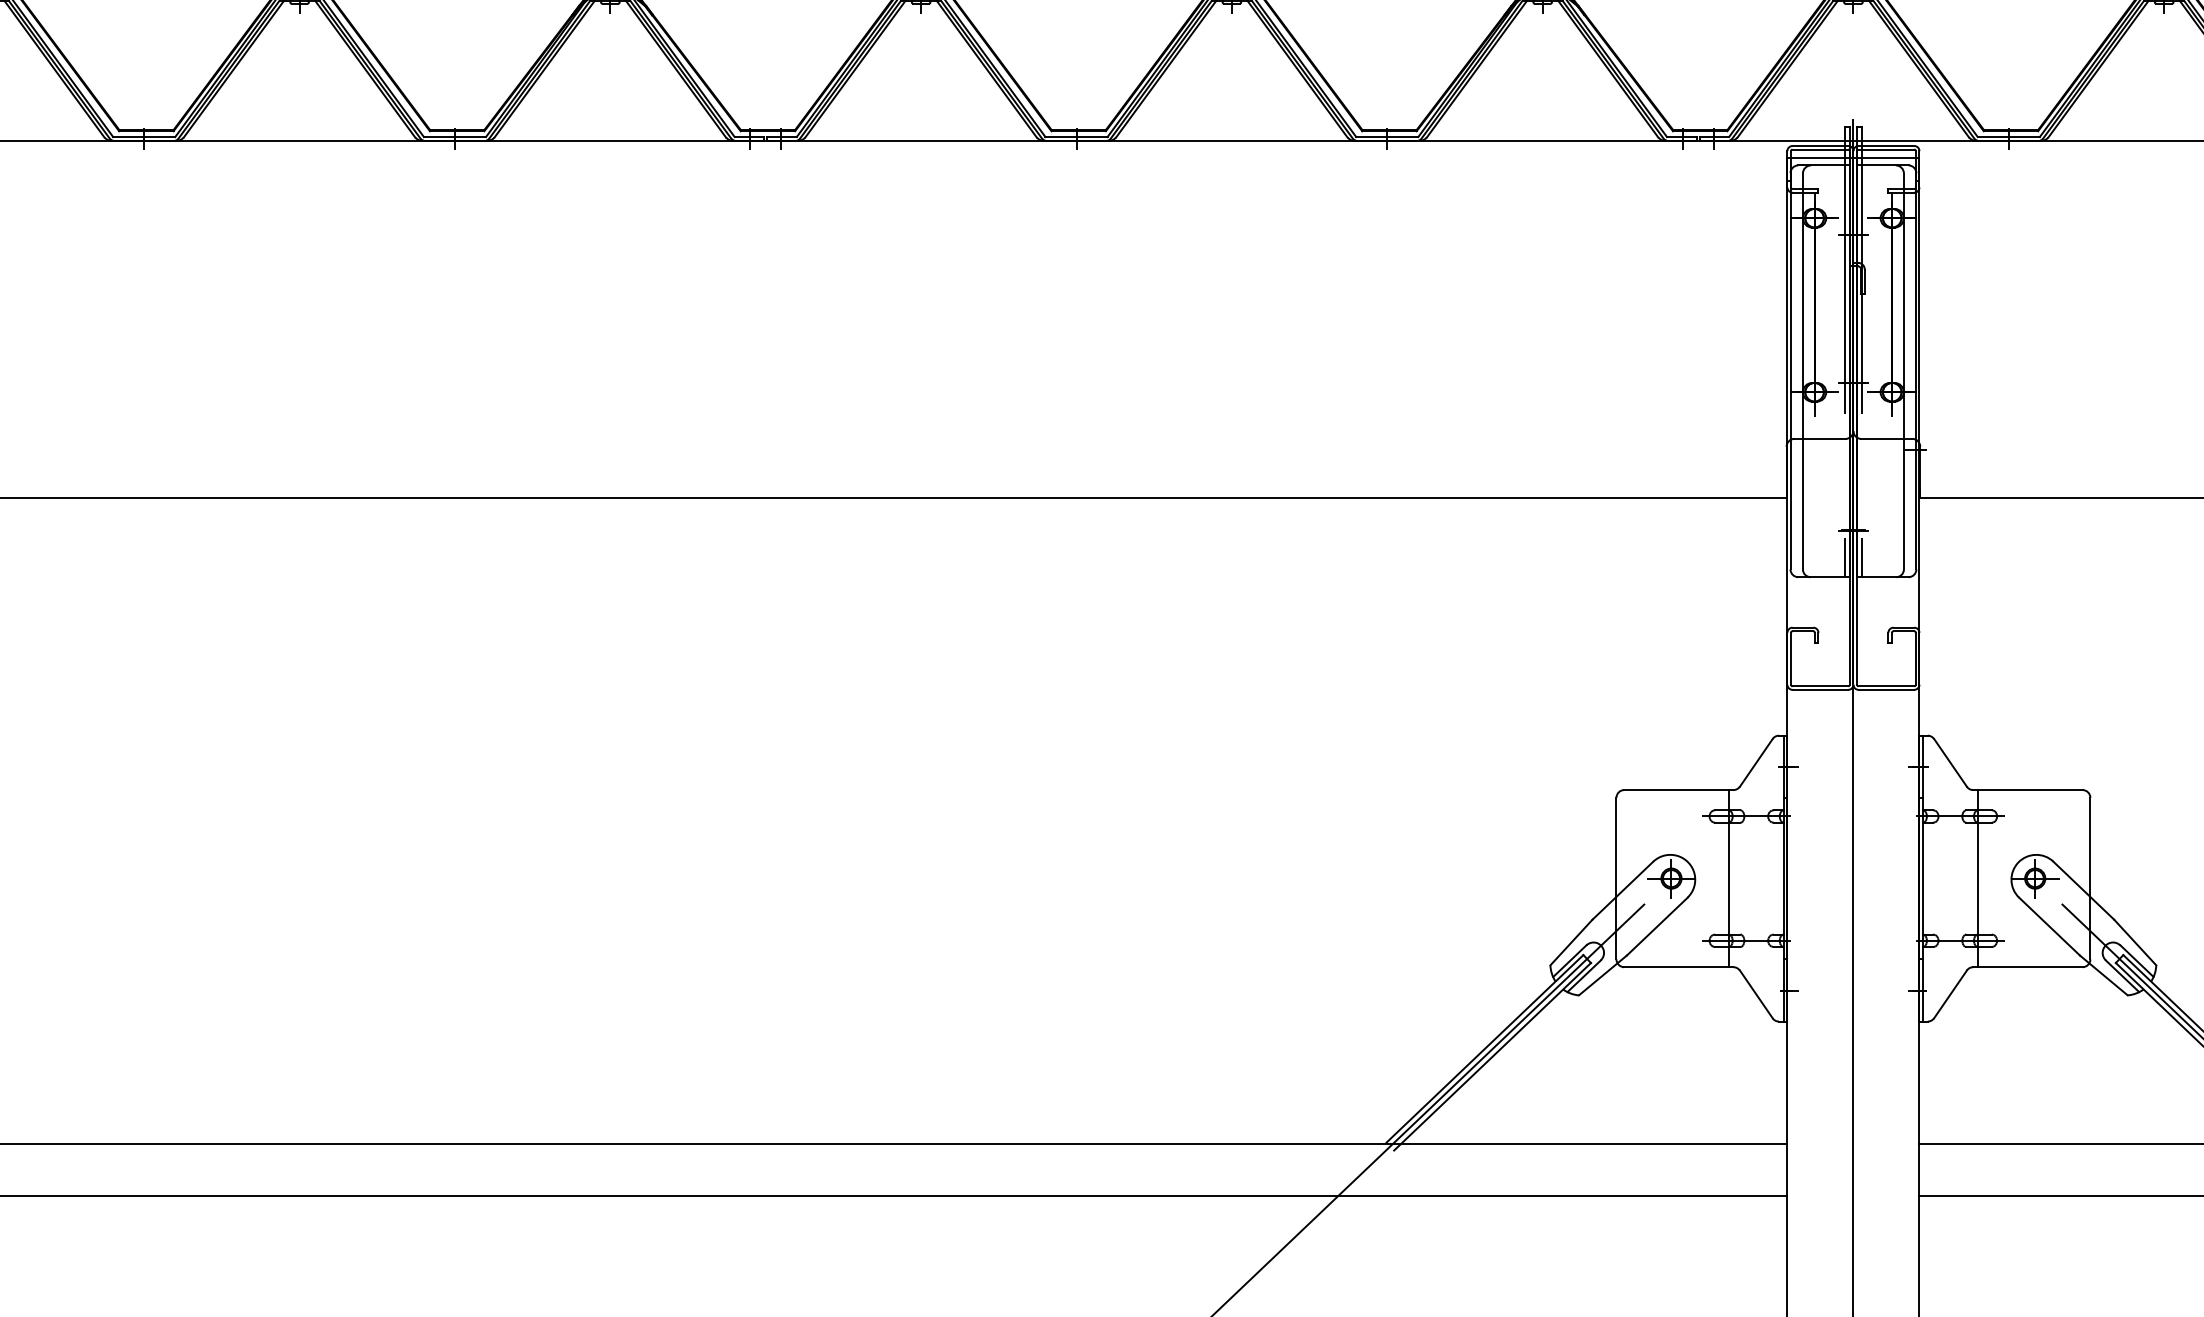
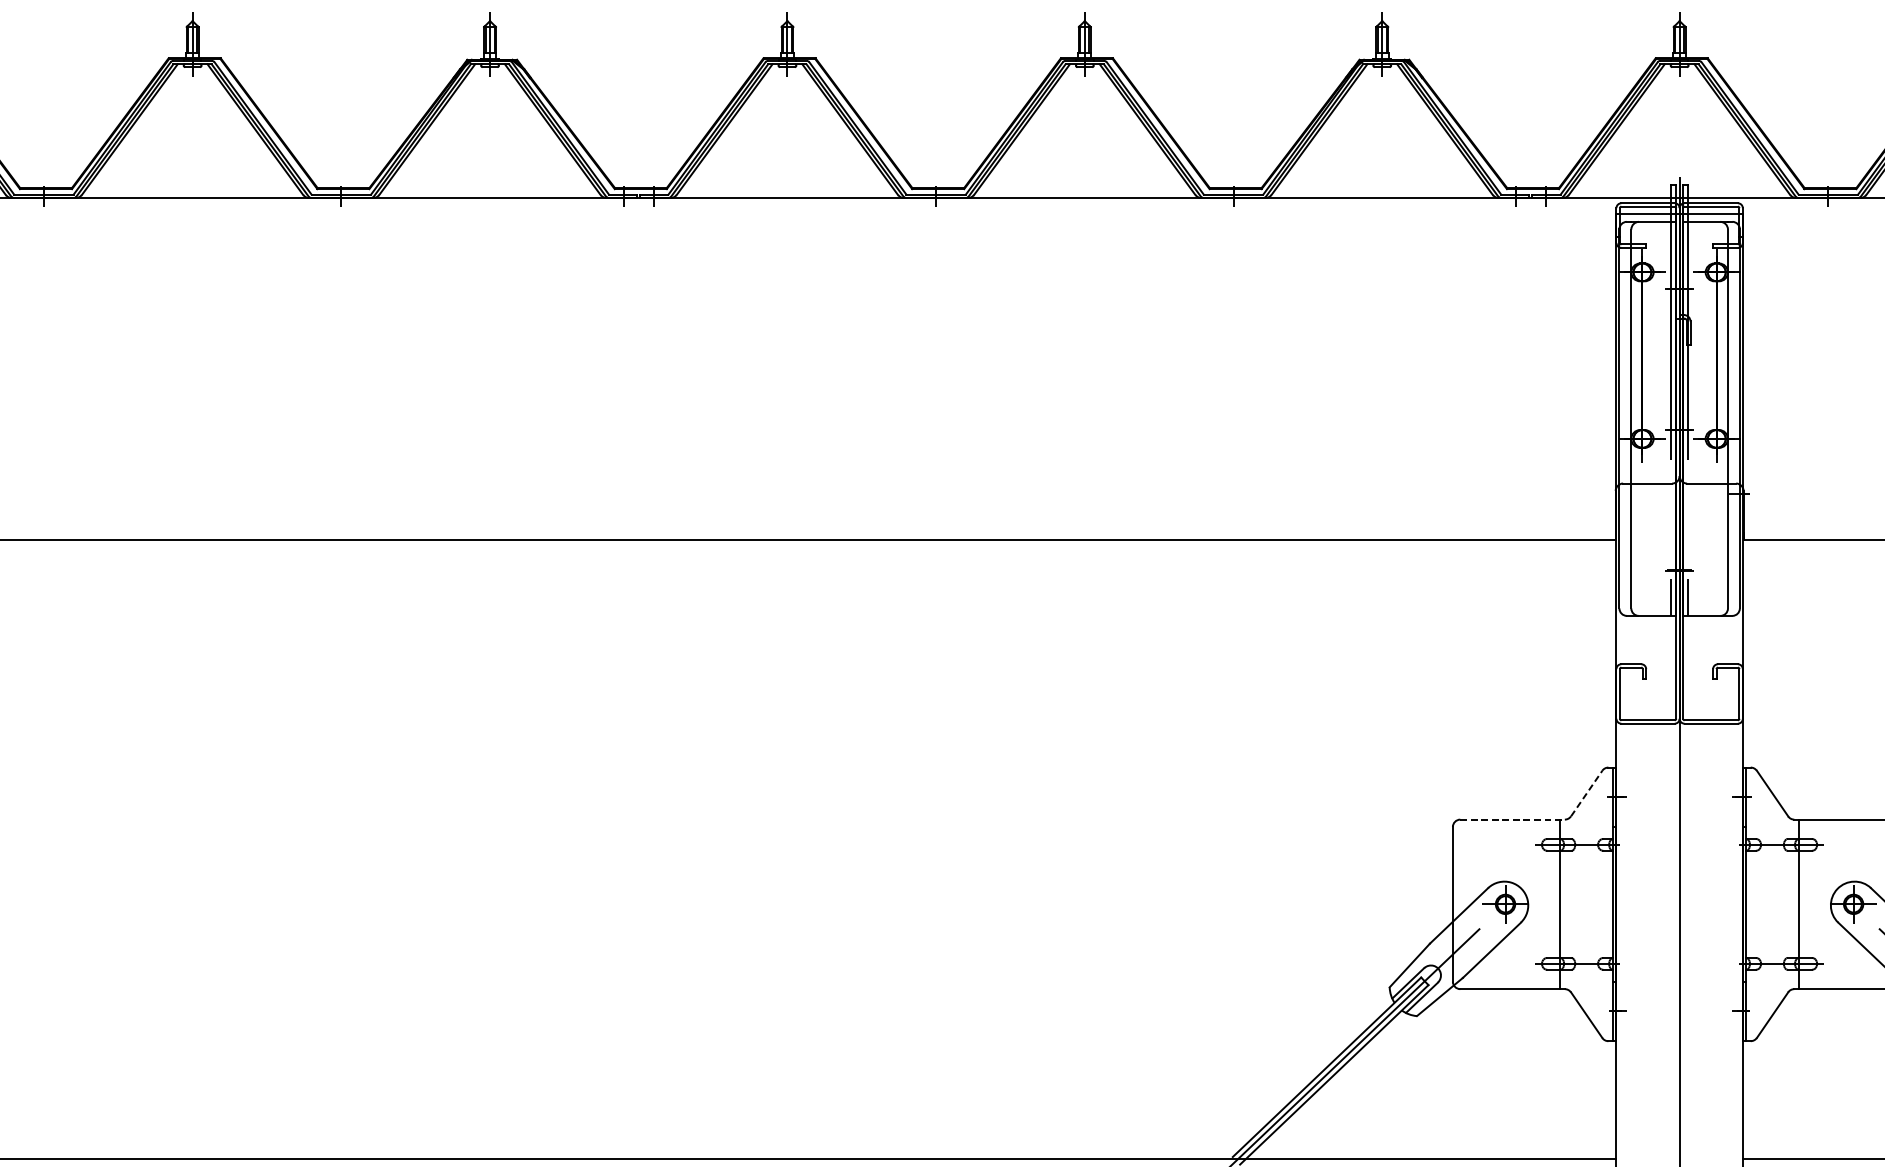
line: (1756, 762) -> (1586, 793), solid -> dashed
line: (1678, 790) -> (1512, 820), solid -> dashed

